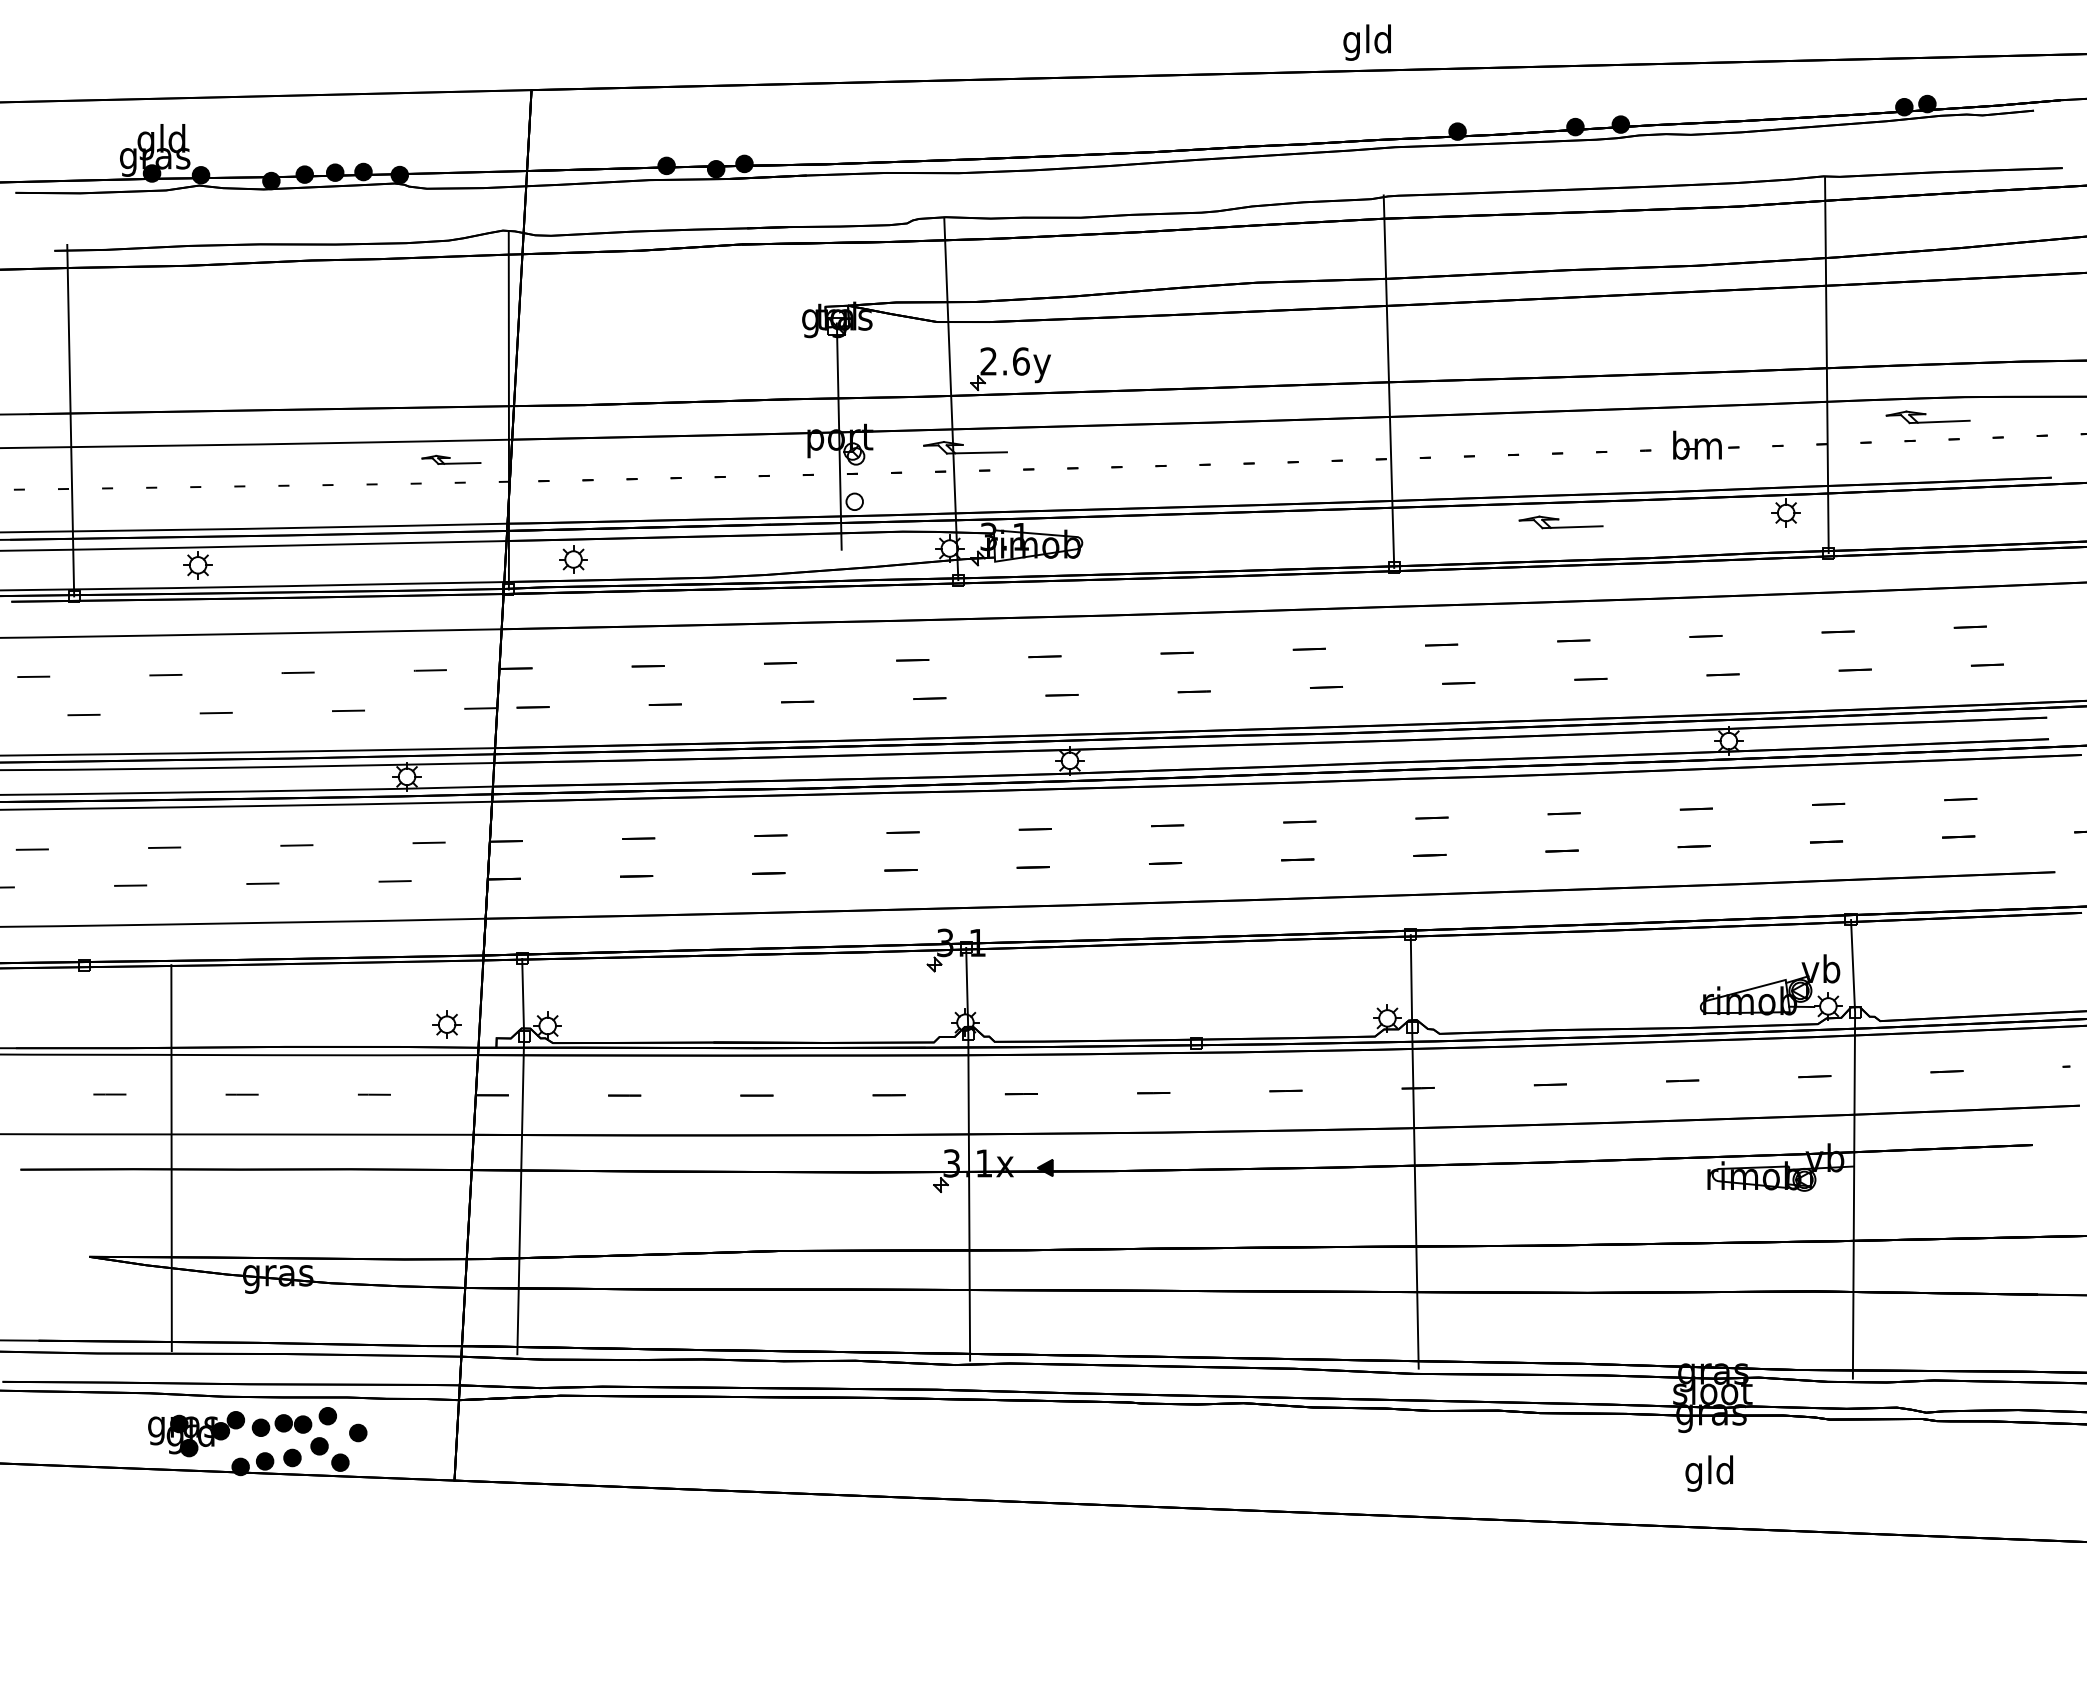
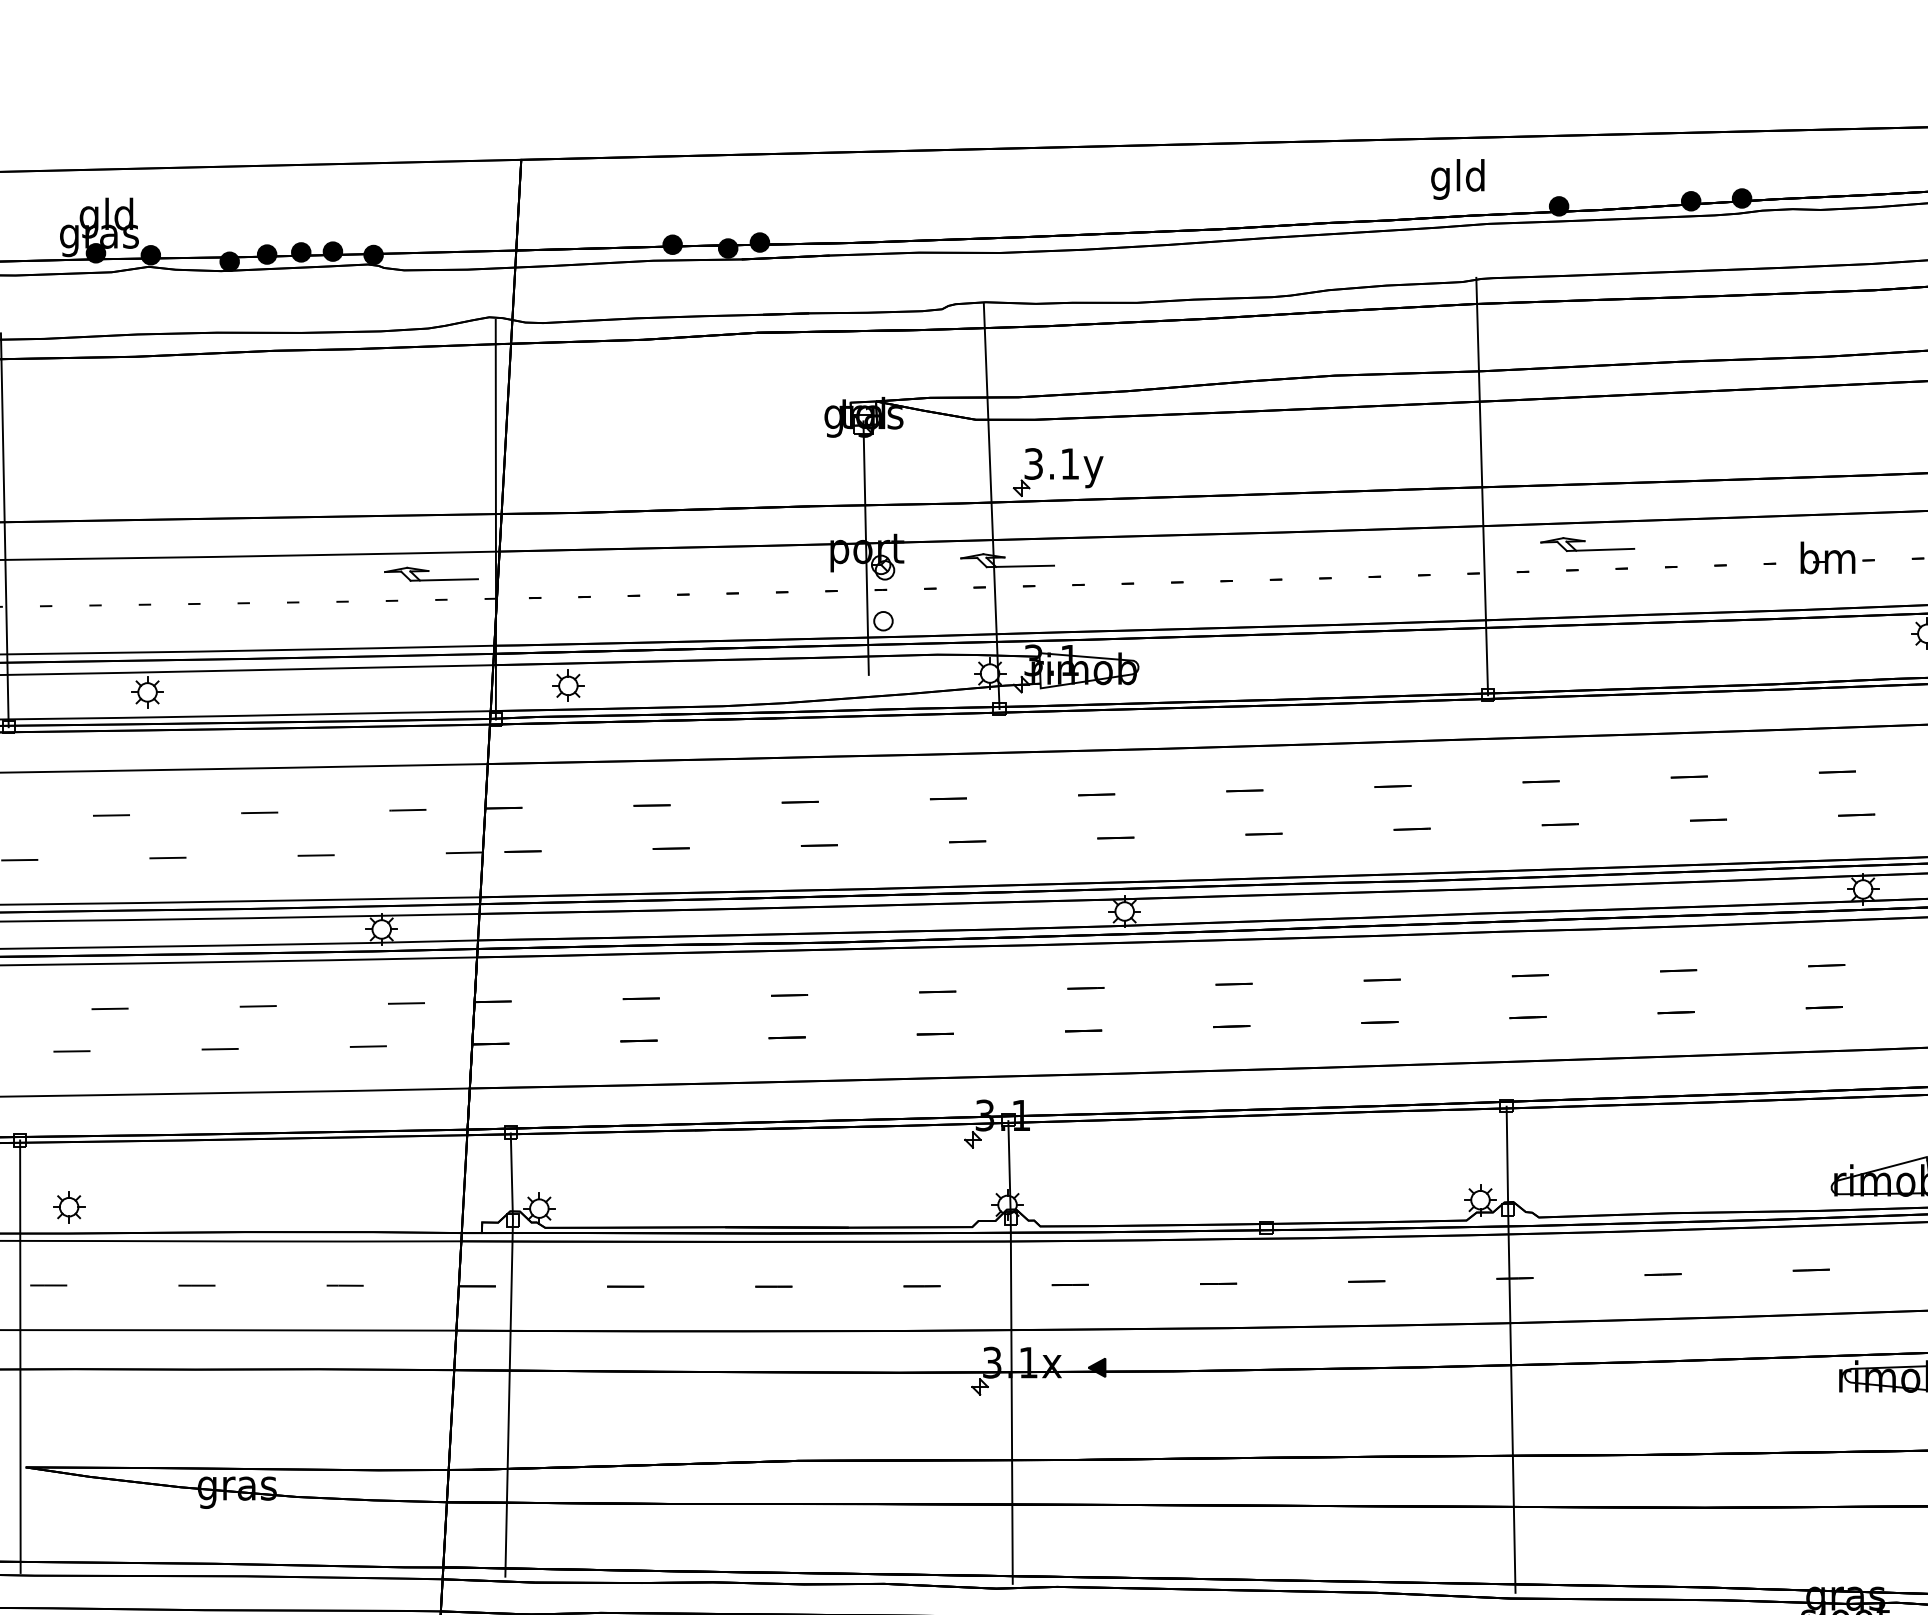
text: (1366, 42) -> (1457, 179), moved
text: (1004, 361) -> (1051, 463), 2.6y -> 3.1y
part: (451, 459) -> (431, 573), size x1.43
part: (1560, 522) -> (1587, 544), moved
part: (446, 1024) -> (68, 1206), moved
line: (171, 1158) -> (20, 1357), moved

